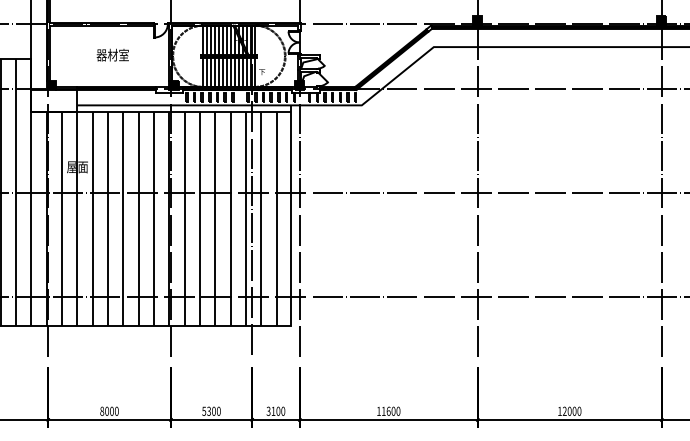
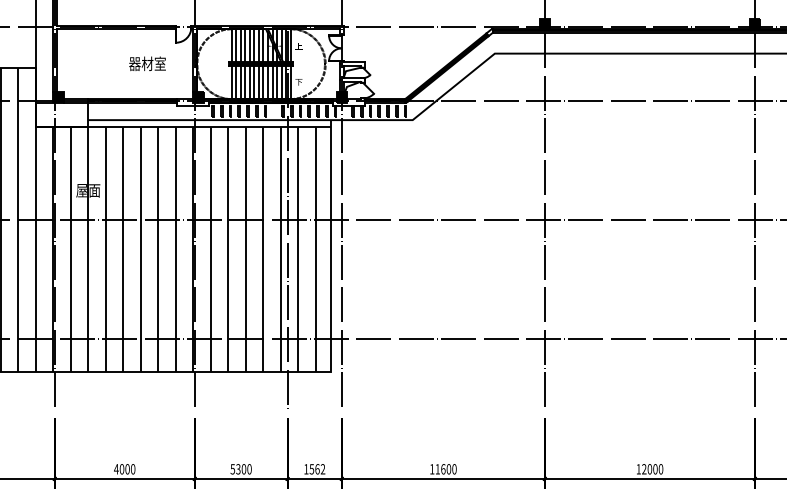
text: (112, 54) -> (147, 63), moved
text: (102, 411) -> (116, 469), 8000 -> 4000
text: (275, 411) -> (314, 469), 3100 -> 1562

